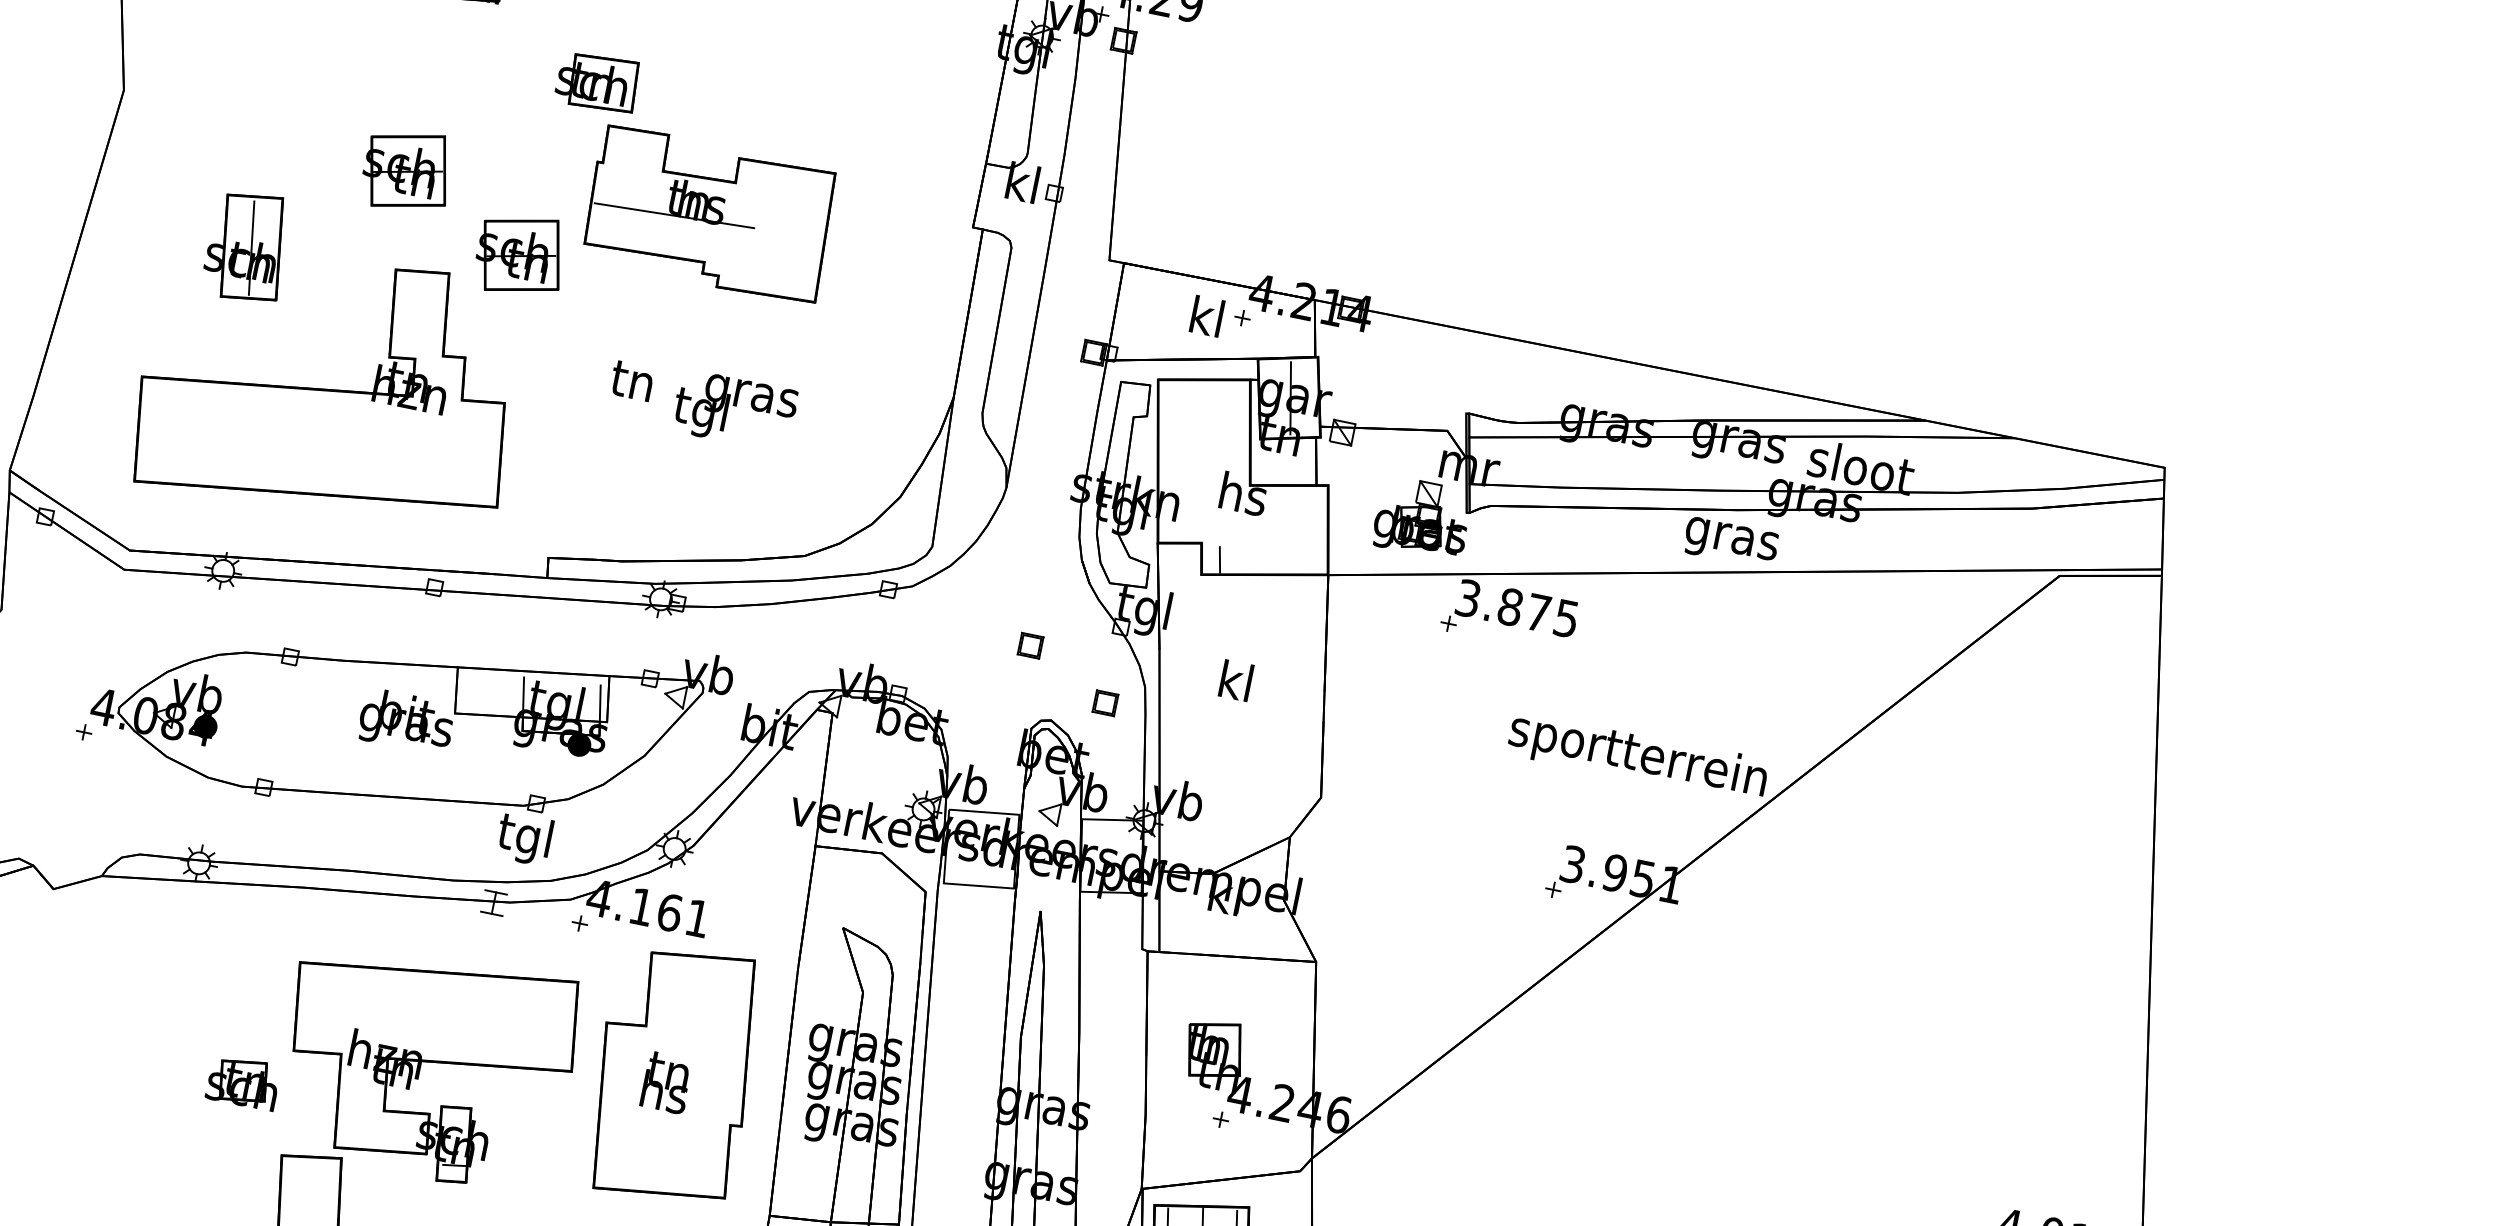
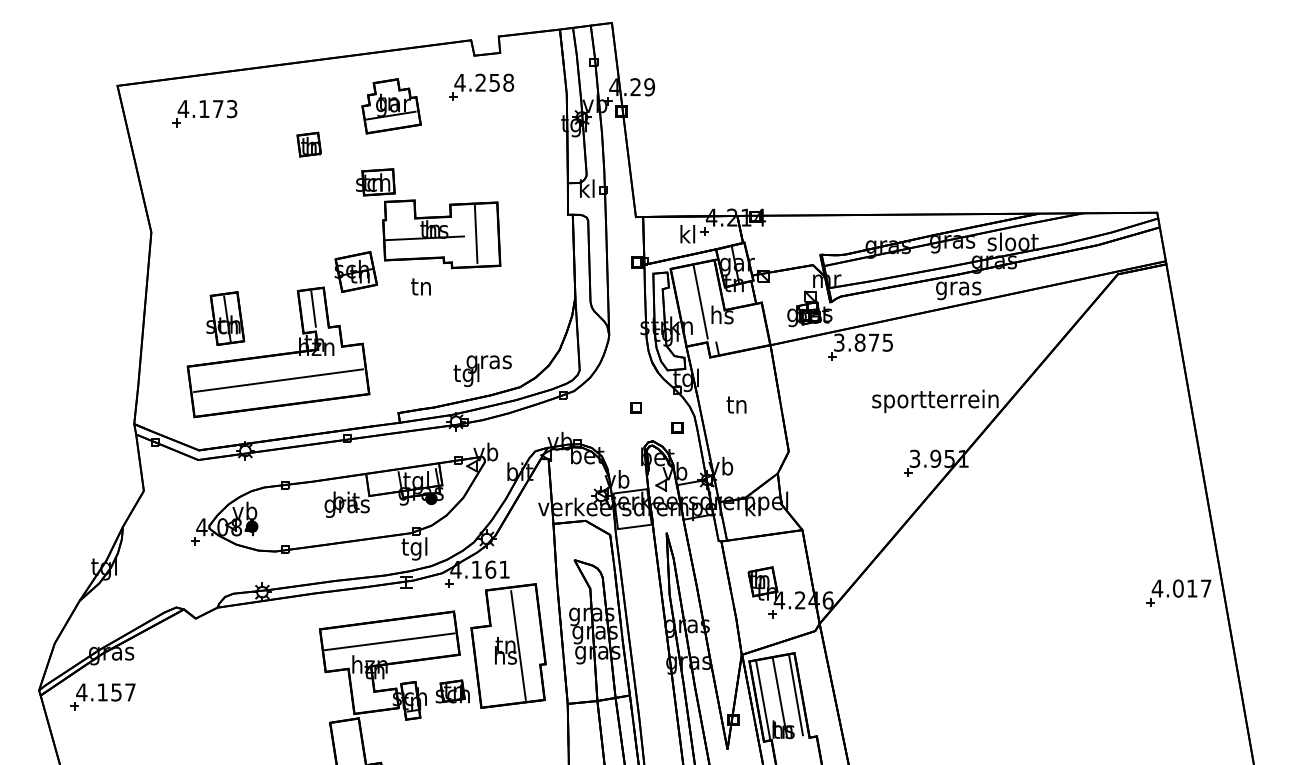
part: (408, 170) -> (294, 242), removed
line: (778, 226) -> (475, 233), added
part: (247, 246) -> (225, 318), moved
line: (419, 311) -> (313, 308), added
text: (631, 379) -> (420, 286), moved
text: (734, 411) -> (482, 371), moved
line: (319, 442) -> (278, 380), added
line: (1204, 457) -> (700, 301), added
text: (1234, 680) -> (736, 404), kl -> tn
line: (435, 1015) -> (389, 641), added
line: (694, 1077) -> (518, 645), added
part: (242, 1081) -> (452, 691), moved

